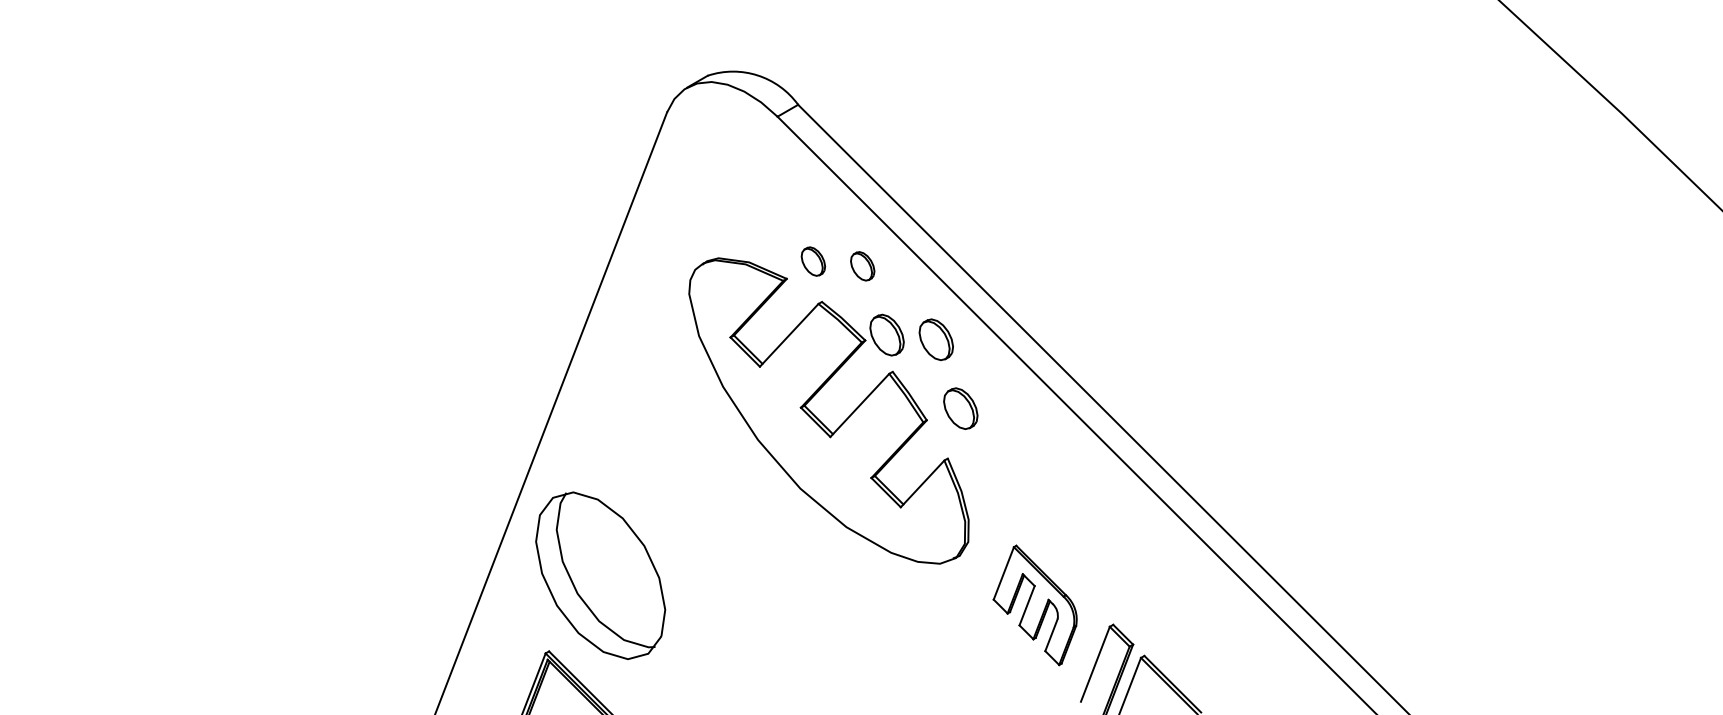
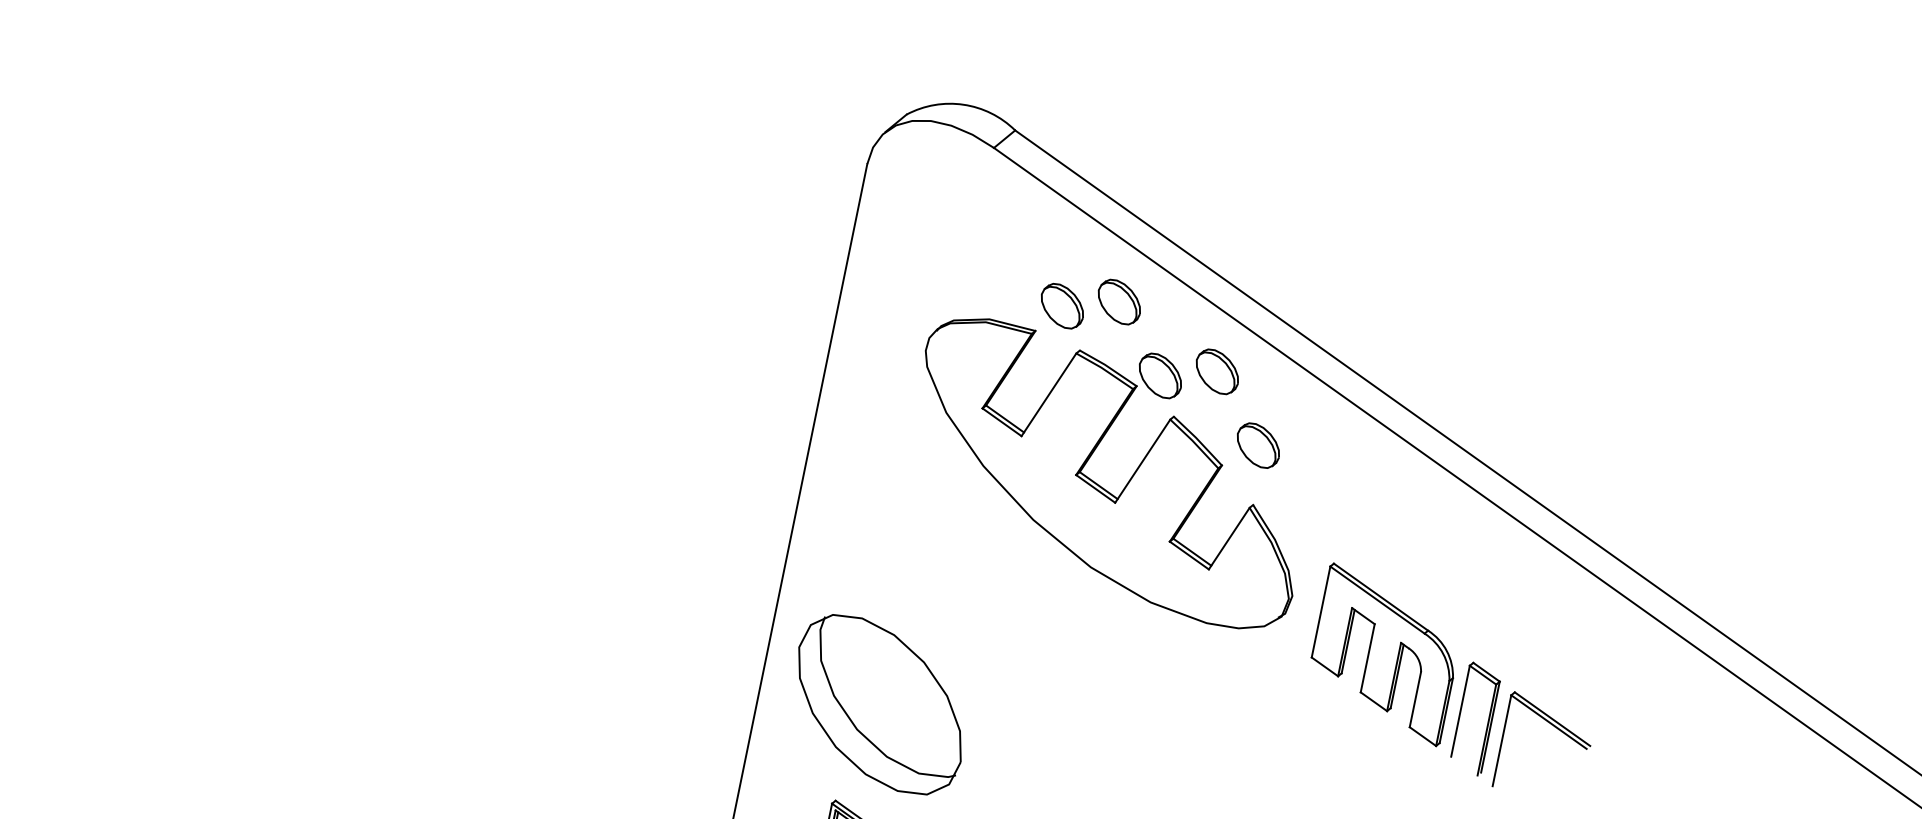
part: (813, 261) -> (1062, 306), size x1.43
part: (862, 266) -> (1119, 302), size x1.43
part: (1034, 605) -> (1379, 655), size x1.43

